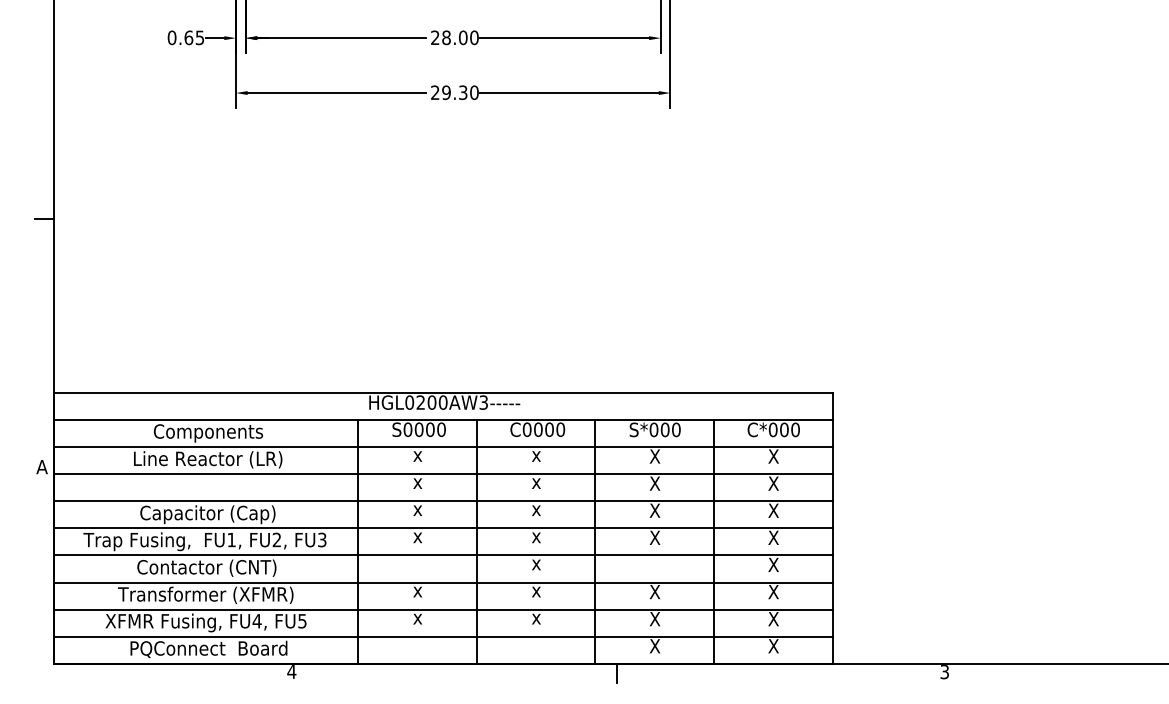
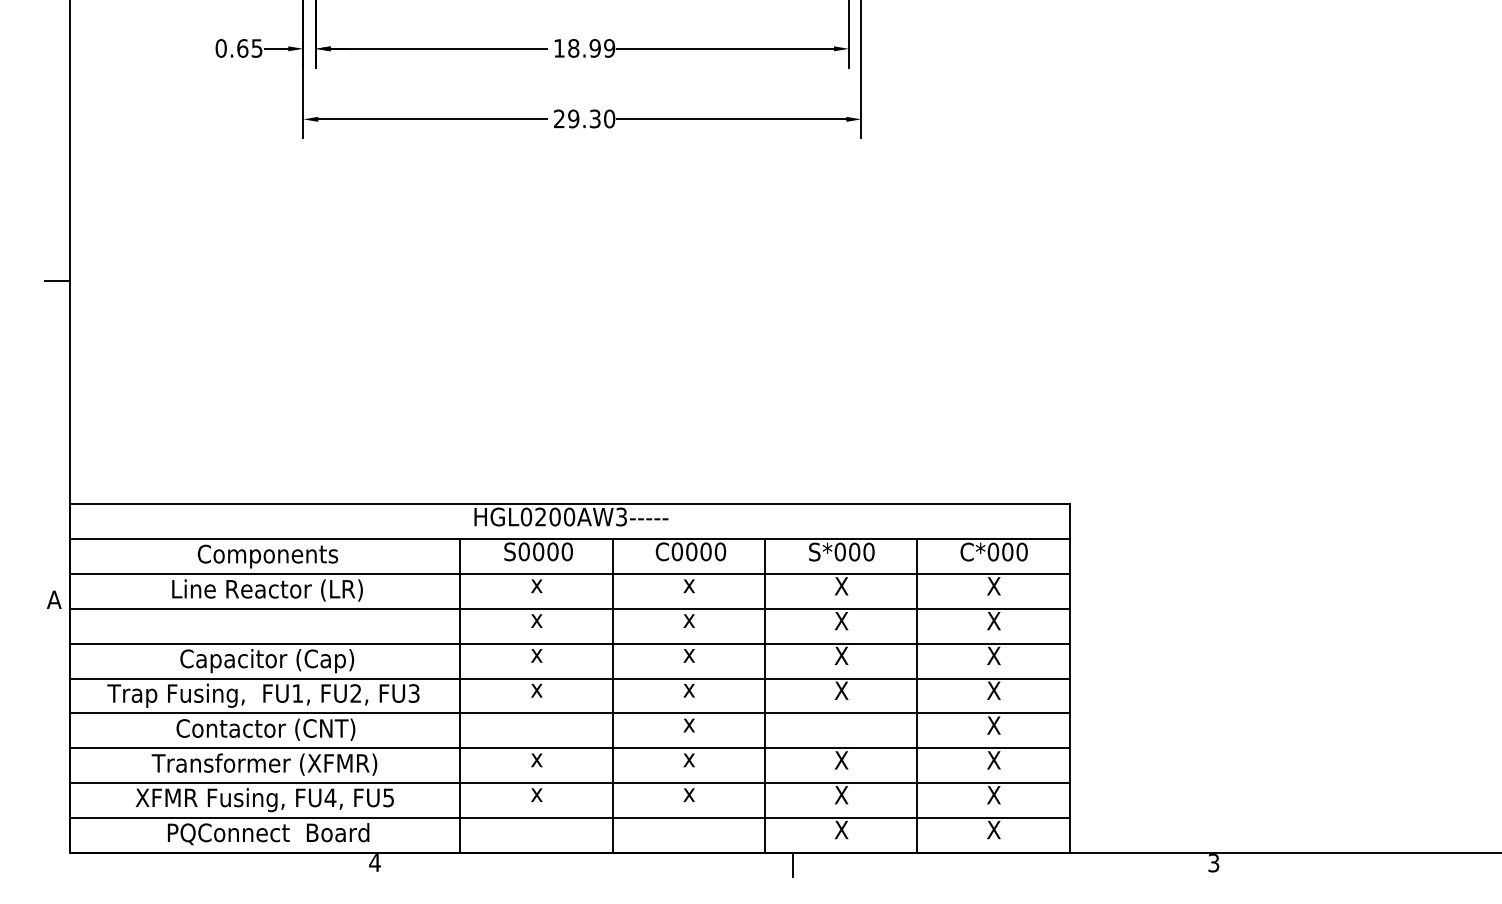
text: (454, 37) -> (584, 47), 28.00 -> 18.99

